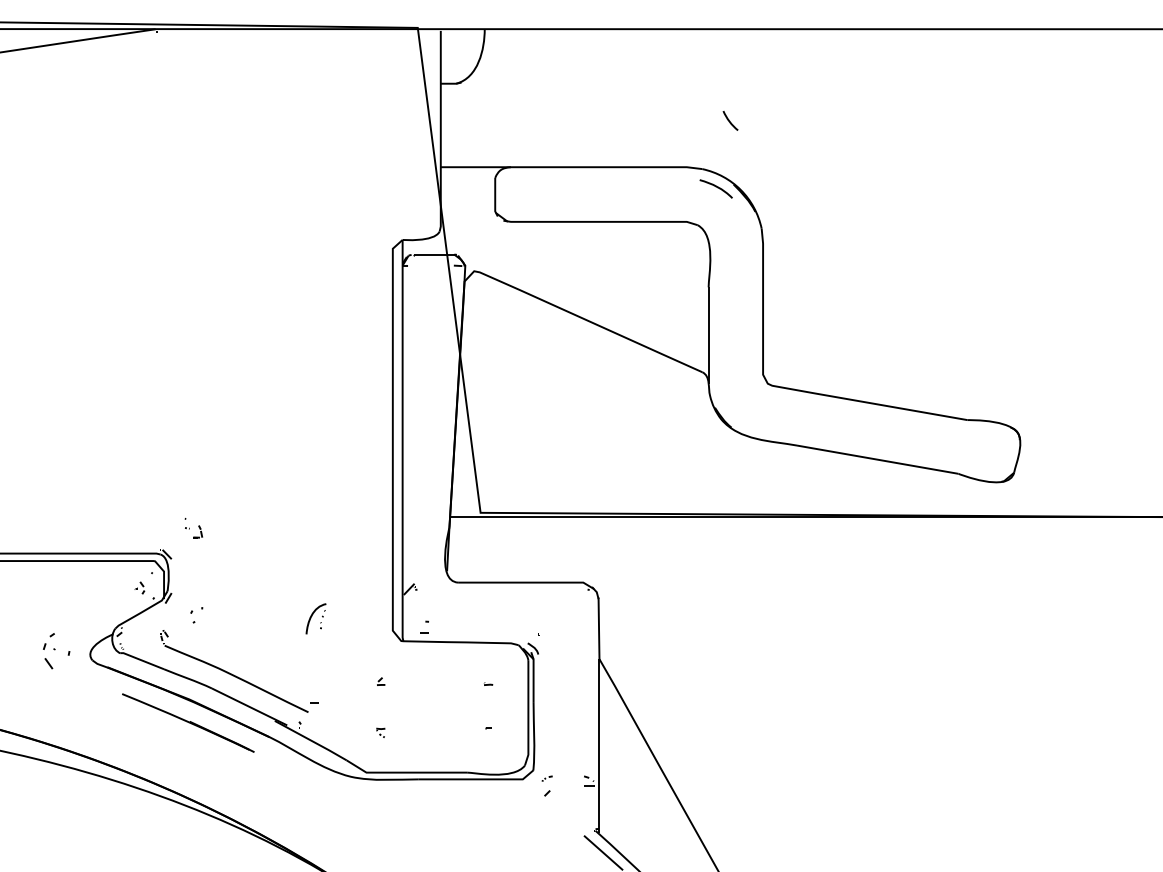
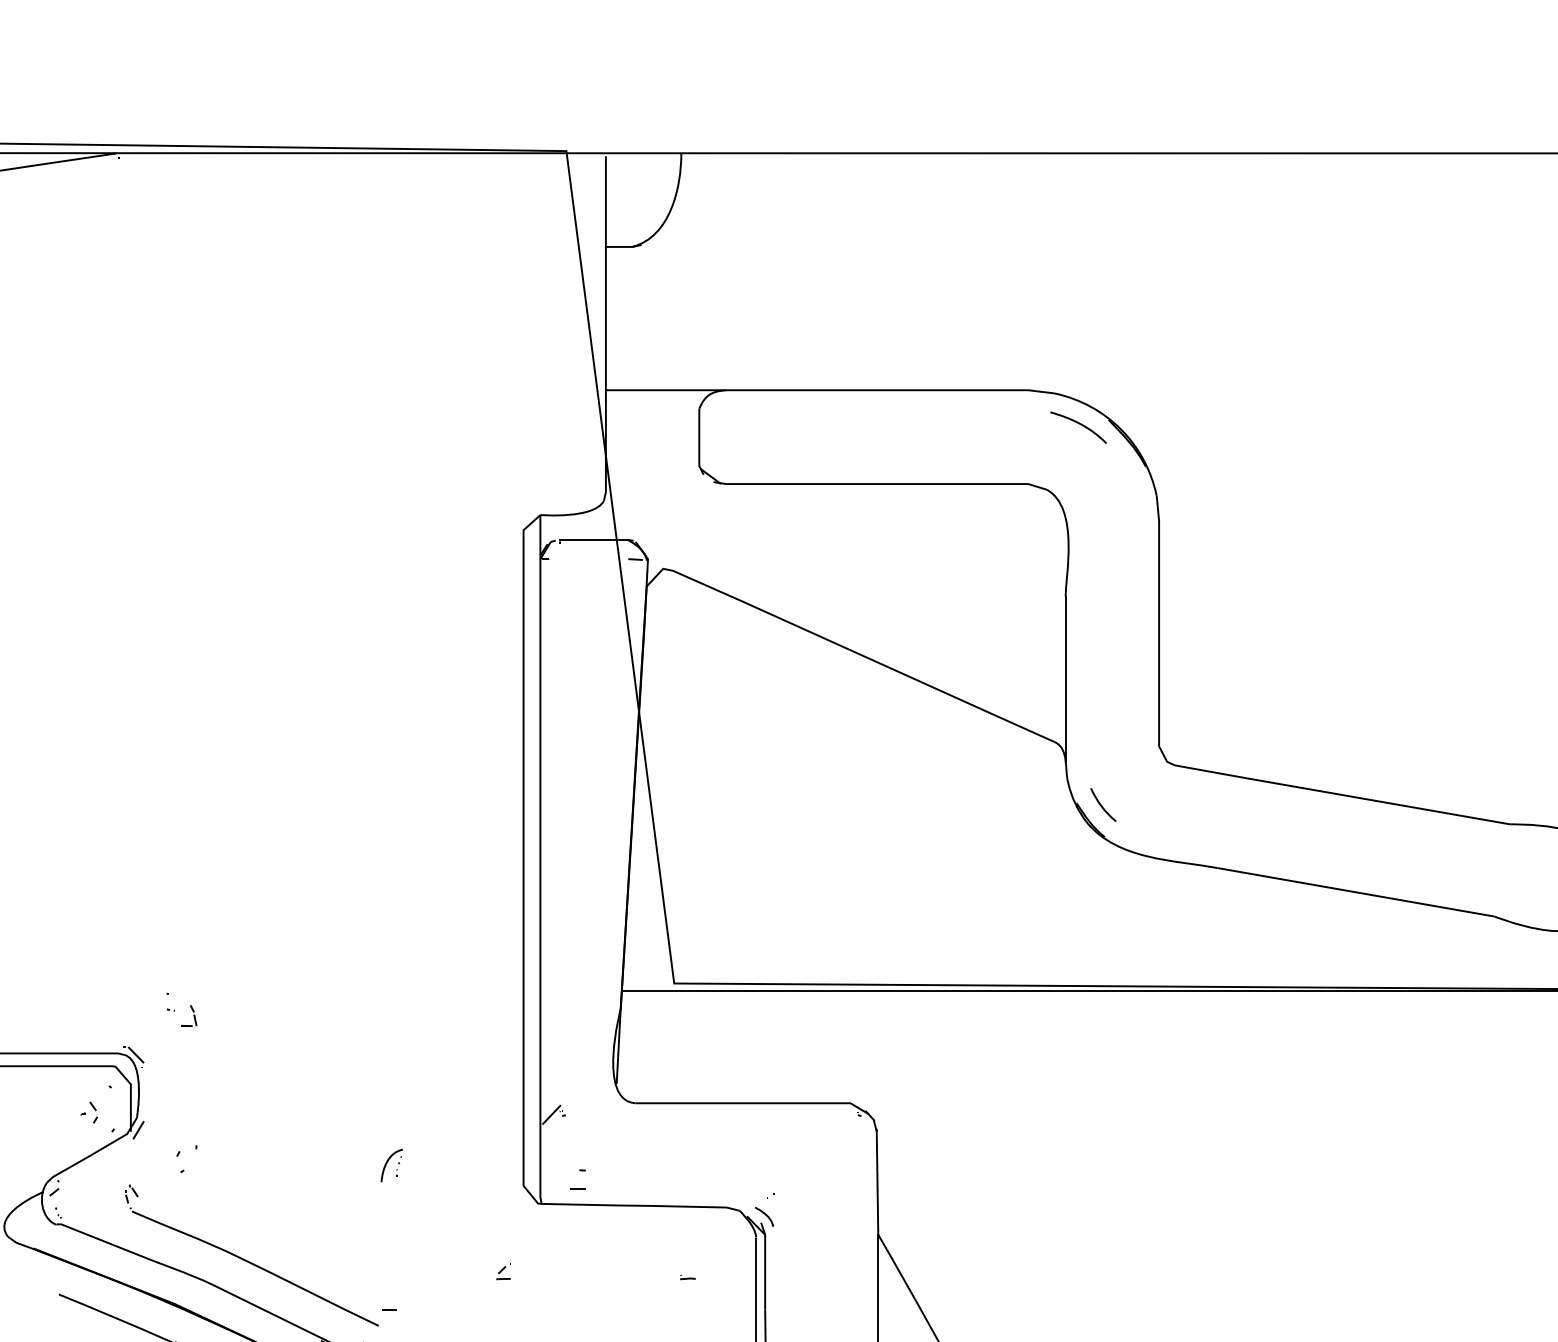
curve: (729, 120) -> (1101, 804), moved
part: (315, 618) -> (390, 1164), size x0.62

